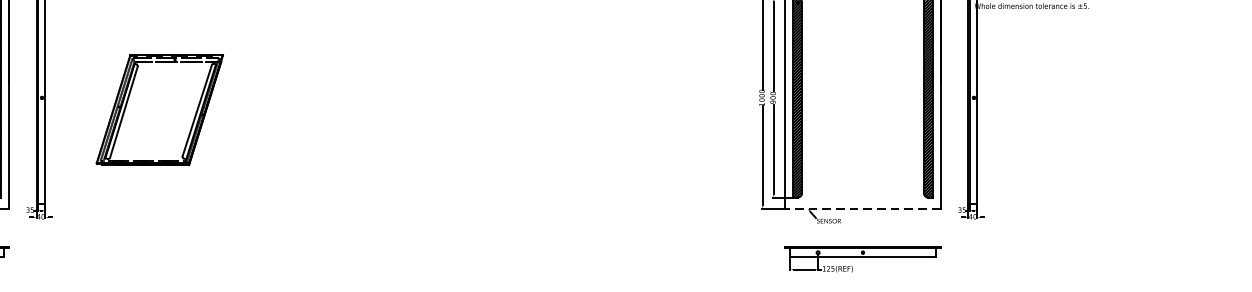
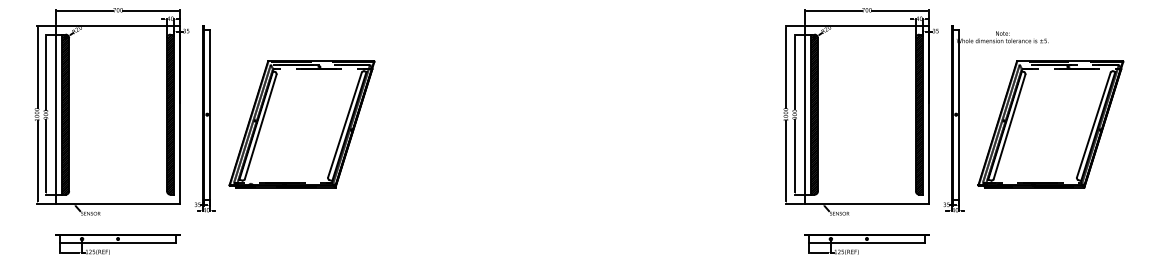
part: (159, 110) -> (301, 124), size x1.43
part: (1091, 110) -> (1050, 124), added
line: (862, 208) -> (866, 203), dashed -> solid

